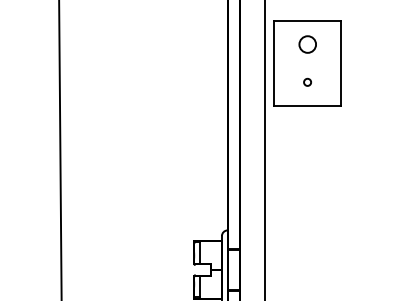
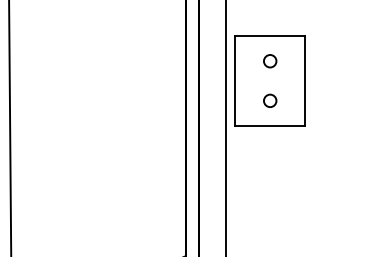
circle: (307, 44) -> (270, 61), size x0.71
circle: (307, 82) -> (270, 101), size x1.67

